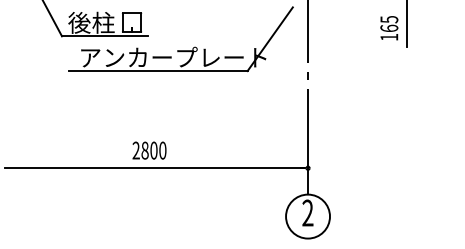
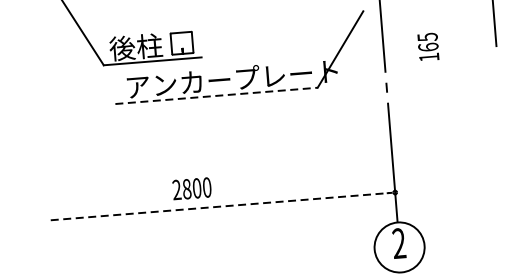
text: (389, 28) -> (428, 47), moved
line: (159, 71) -> (217, 96), solid -> dashed
text: (149, 150) -> (191, 188), moved
line: (154, 168) -> (220, 206), solid -> dashed

